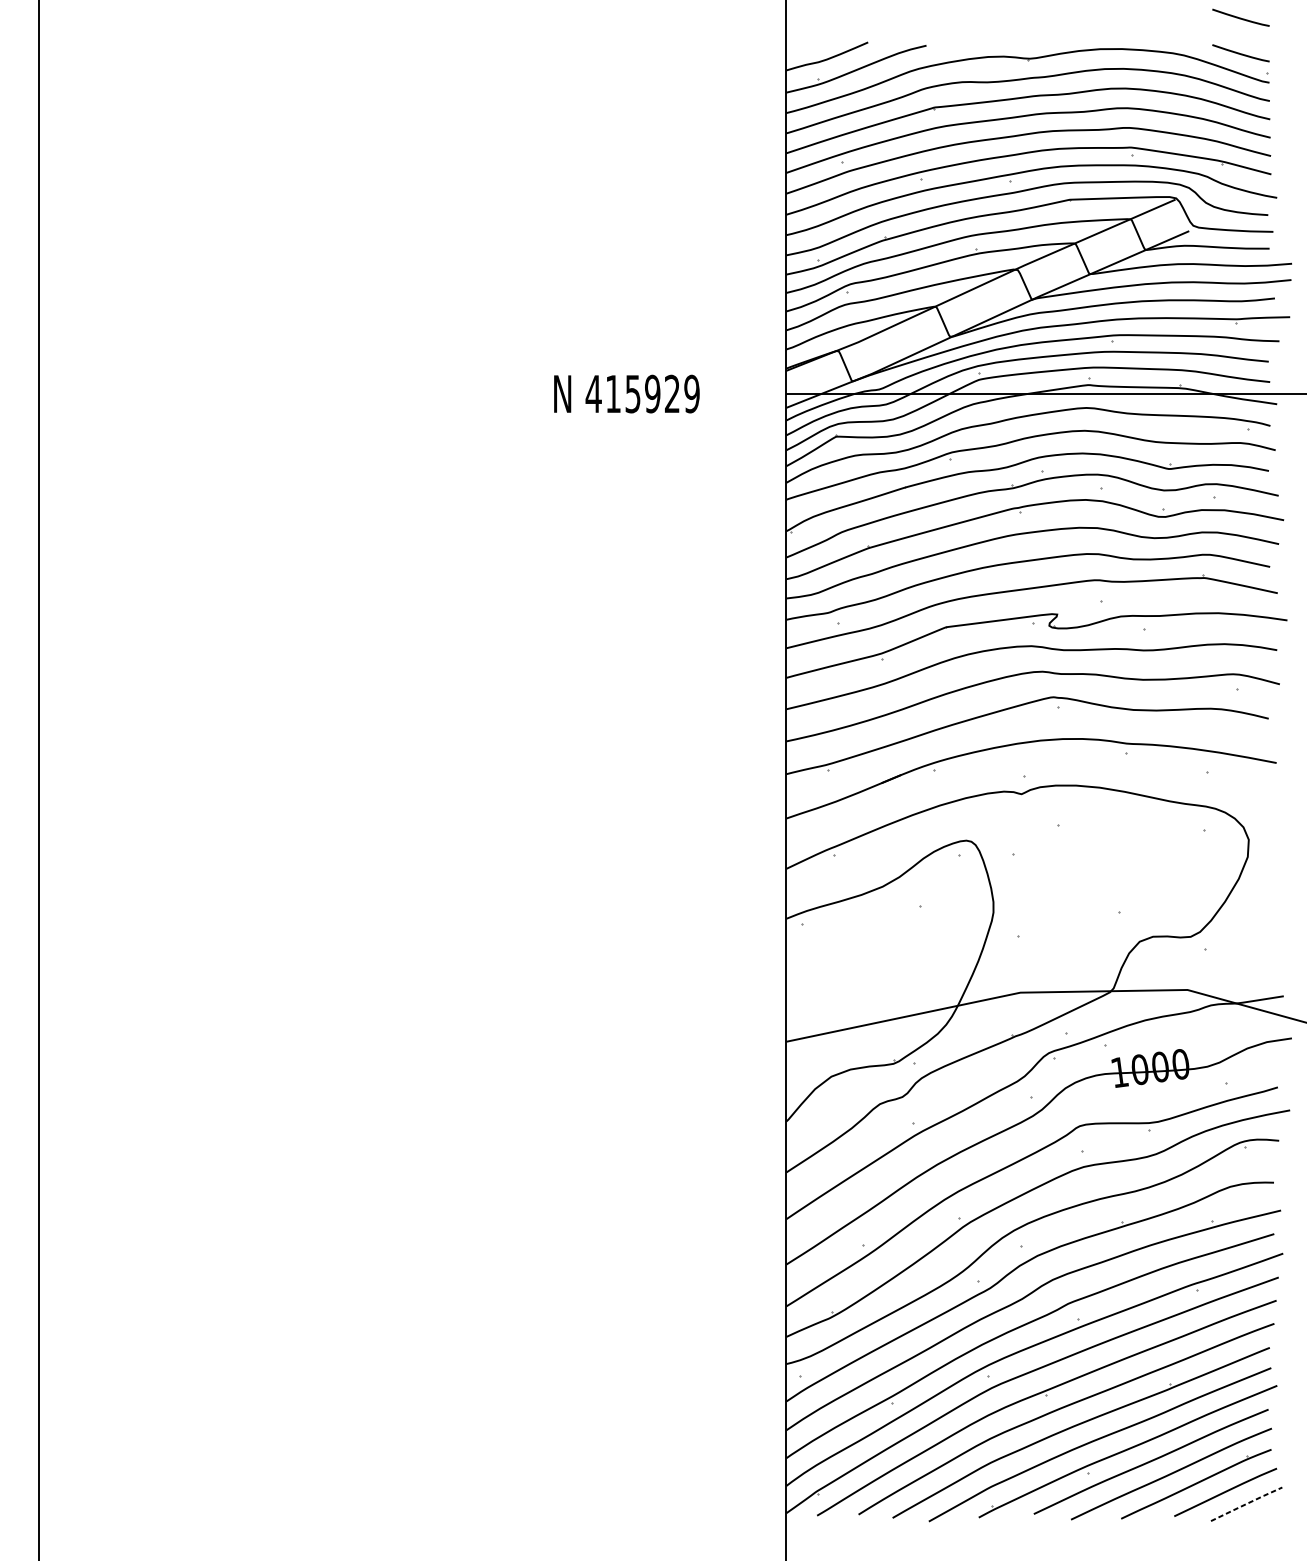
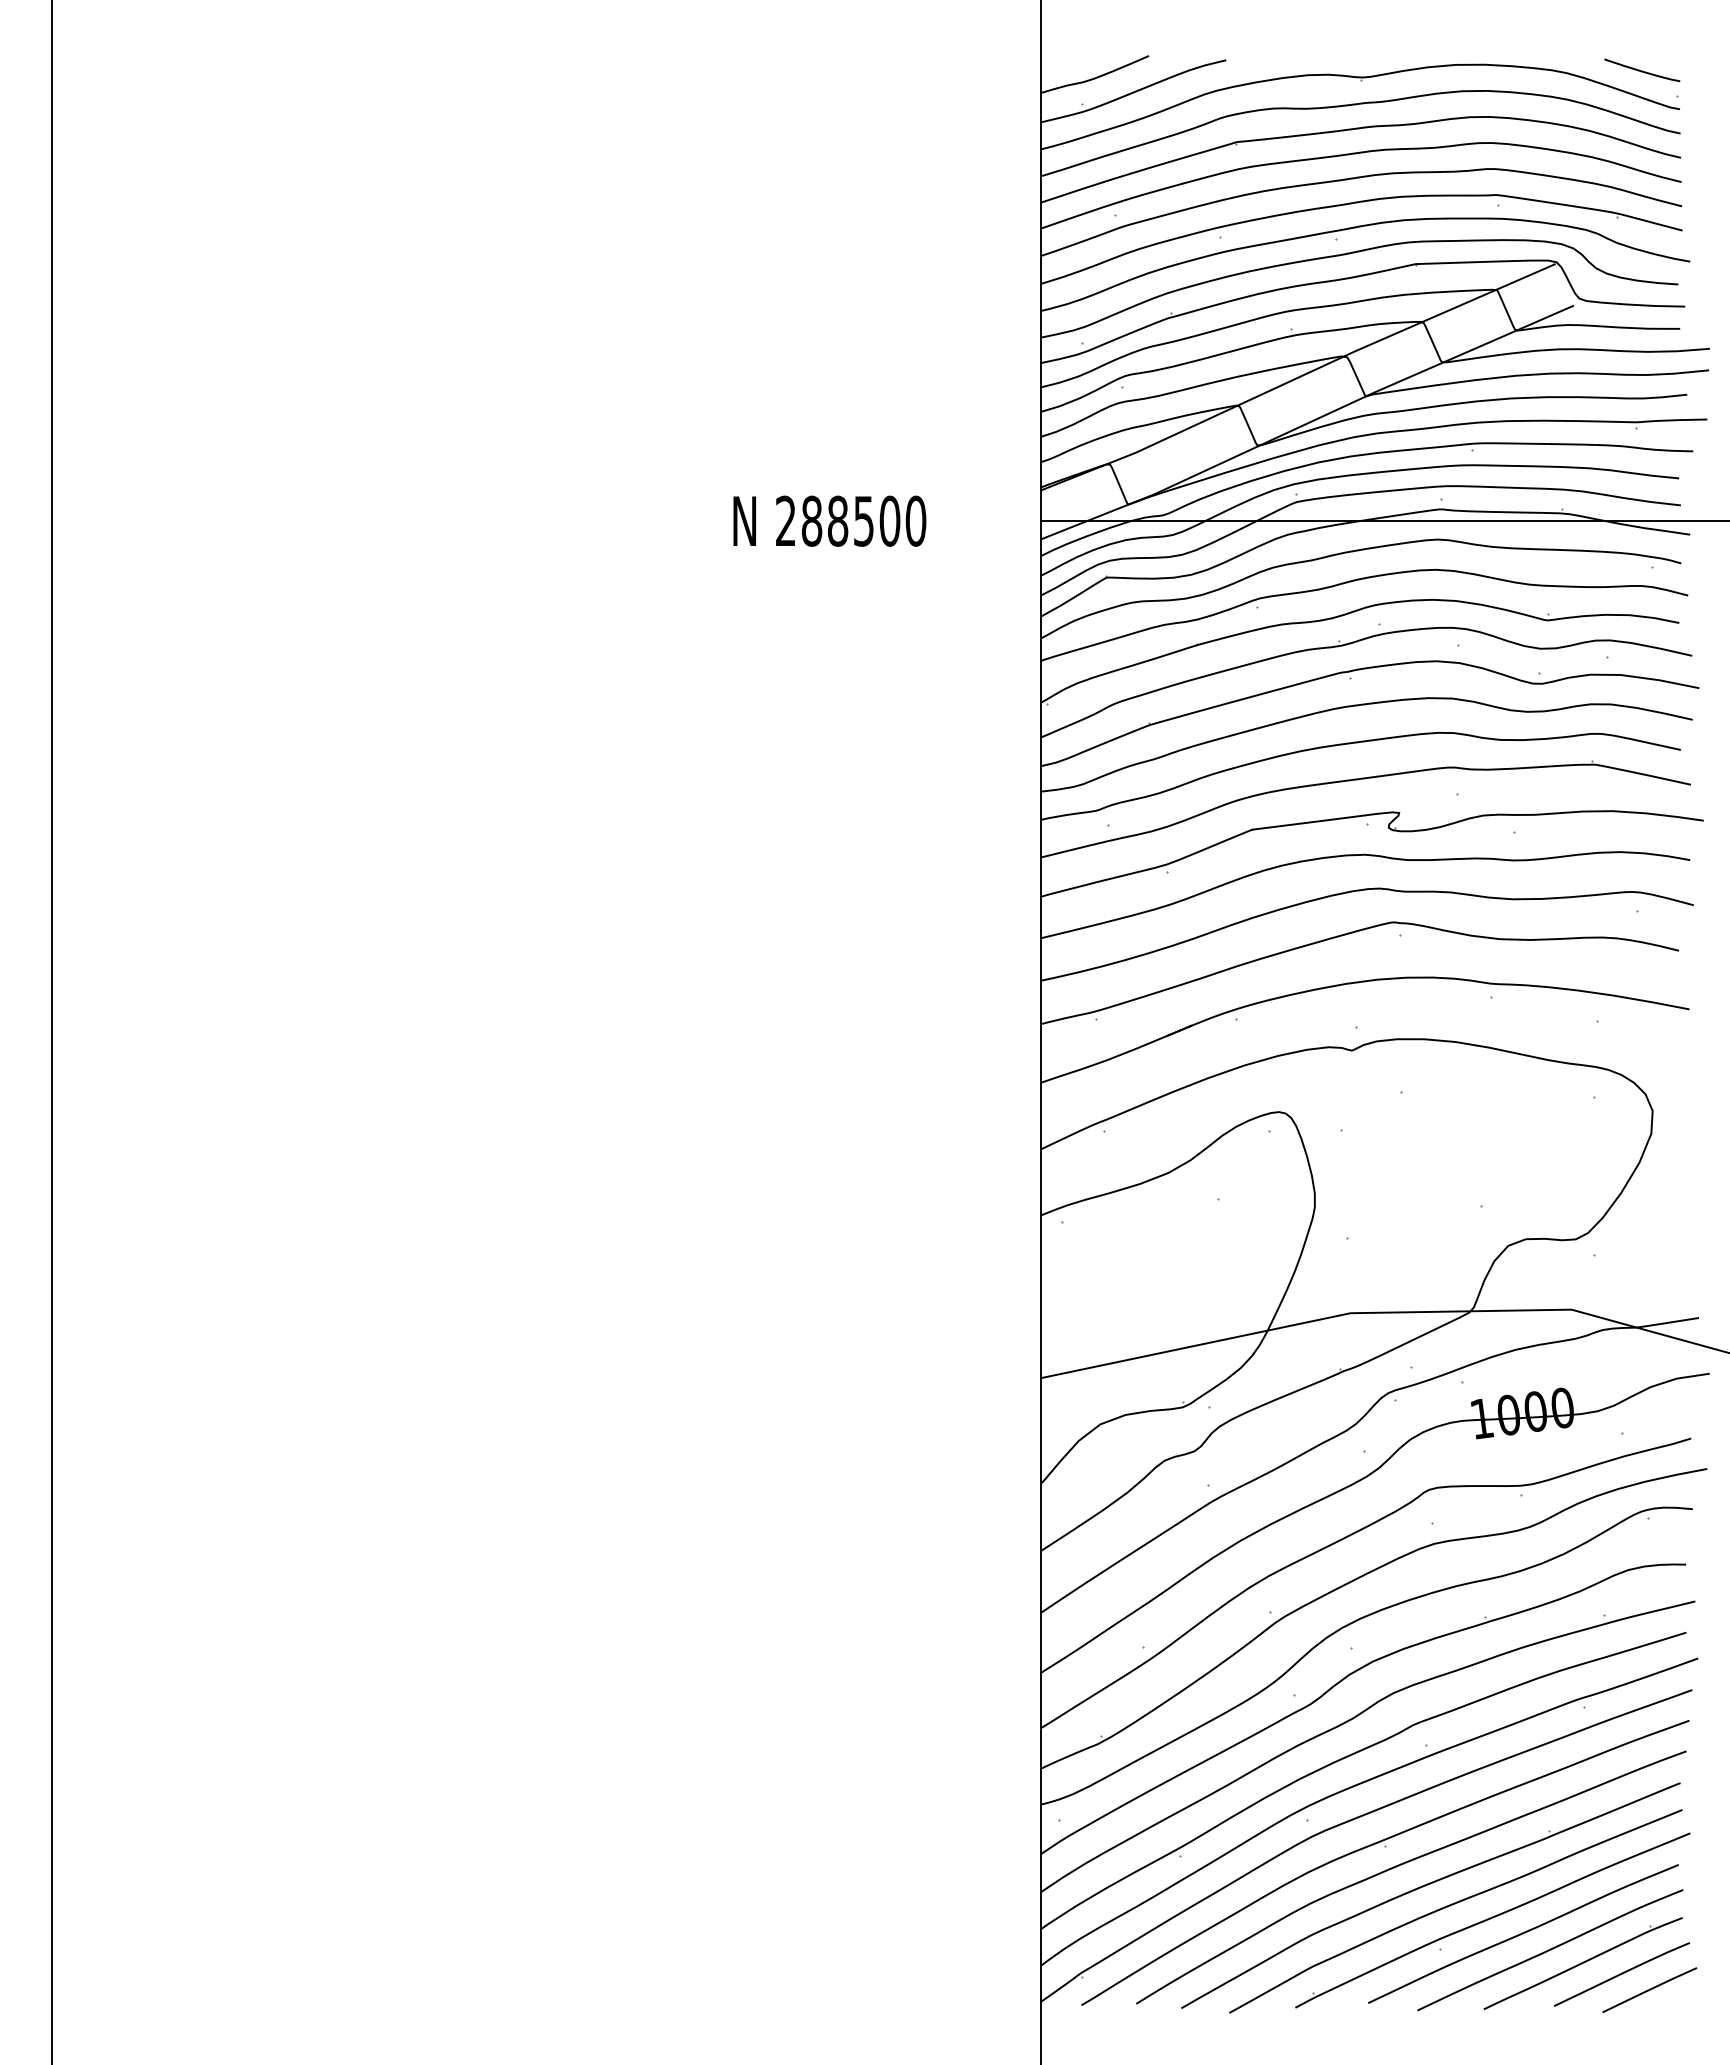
curve: (1241, 17) -> (1642, 23), removed
text: (642, 393) -> (850, 520), 415929 -> 288500
line: (1247, 1503) -> (1650, 1989), dashed -> solid

